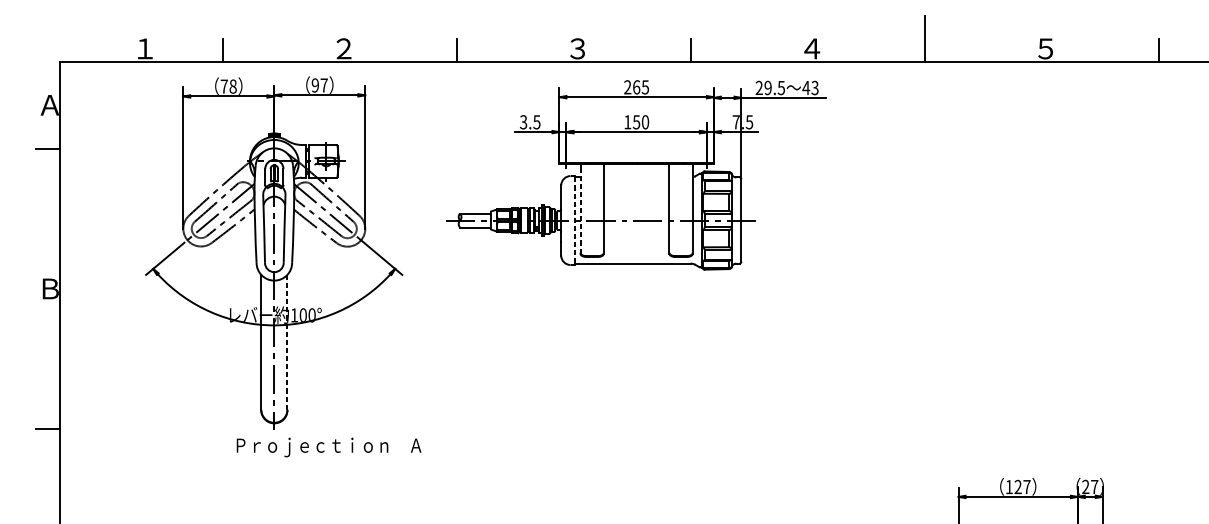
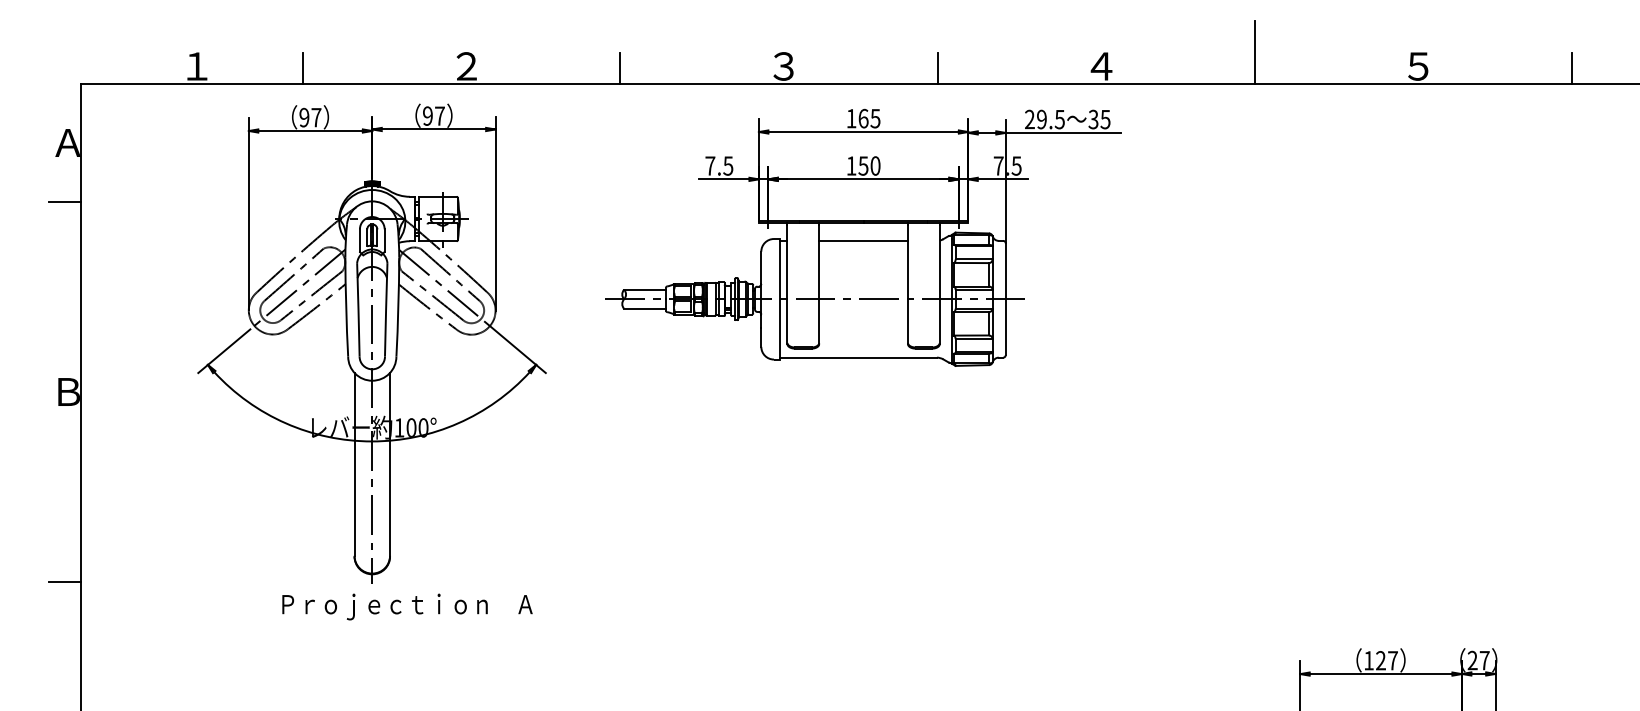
text: (228, 86) -> (310, 117), 78 -> 97
text: (627, 87) -> (851, 118), 265 -> 165
text: (810, 87) -> (1099, 119), 43 -> 35
text: (523, 121) -> (710, 165), 3.5 -> 7.5
line: (636, 177) -> (863, 240), added
line: (580, 209) -> (787, 284), dashed -> solid
line: (575, 219) -> (780, 298), dashed -> solid
line: (287, 342) -> (390, 464), dashed -> solid
text: (329, 447) -> (407, 606), moved

